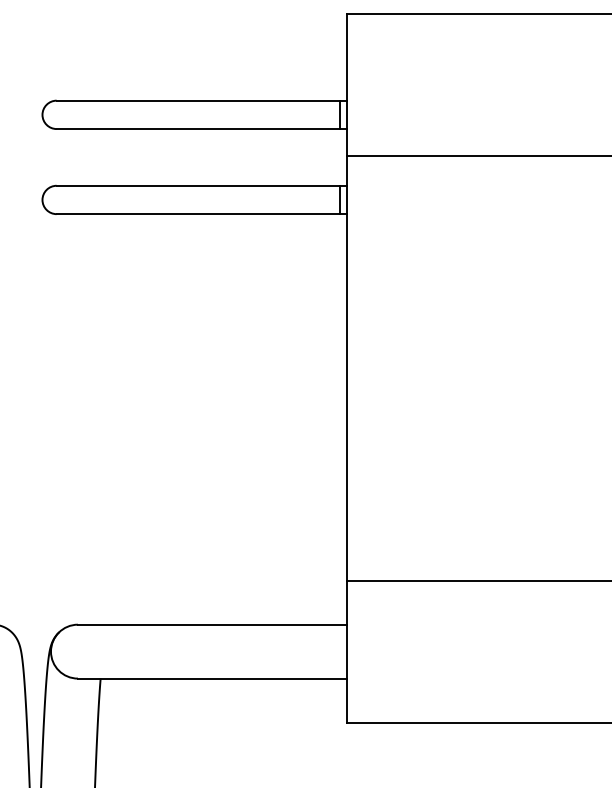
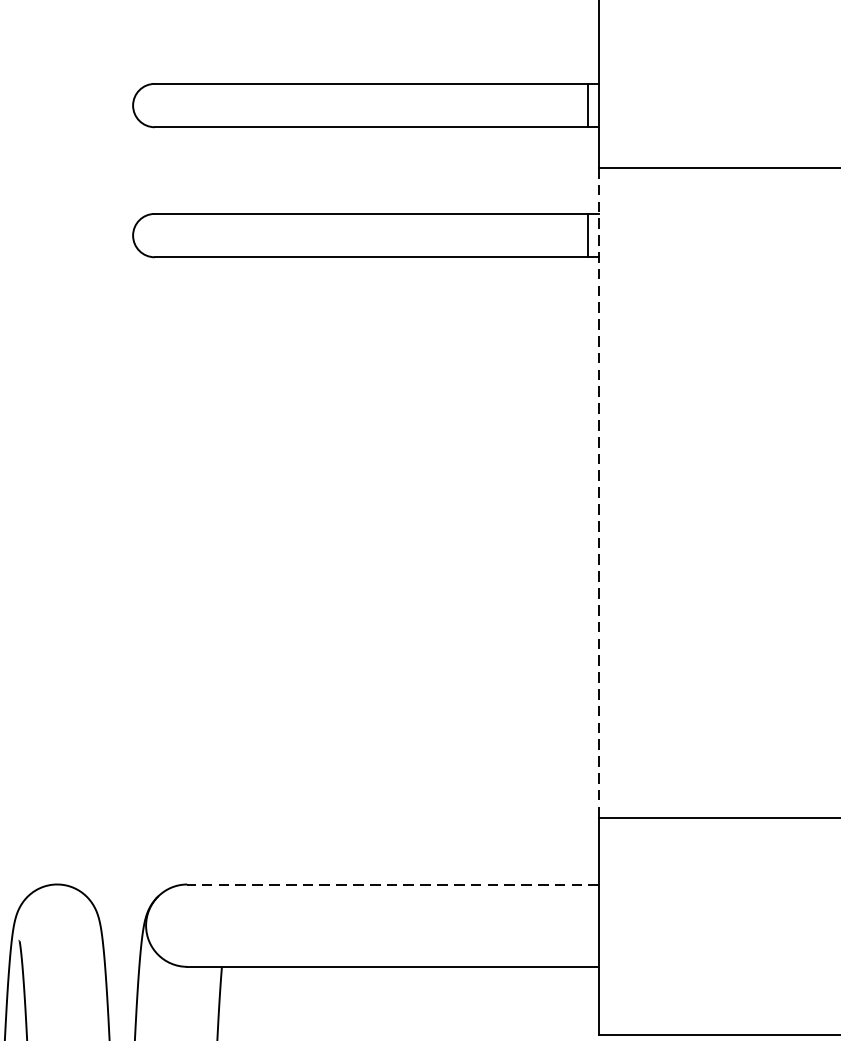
line: (347, 368) -> (599, 493), solid -> dashed
line: (212, 624) -> (392, 884), solid -> dashed

